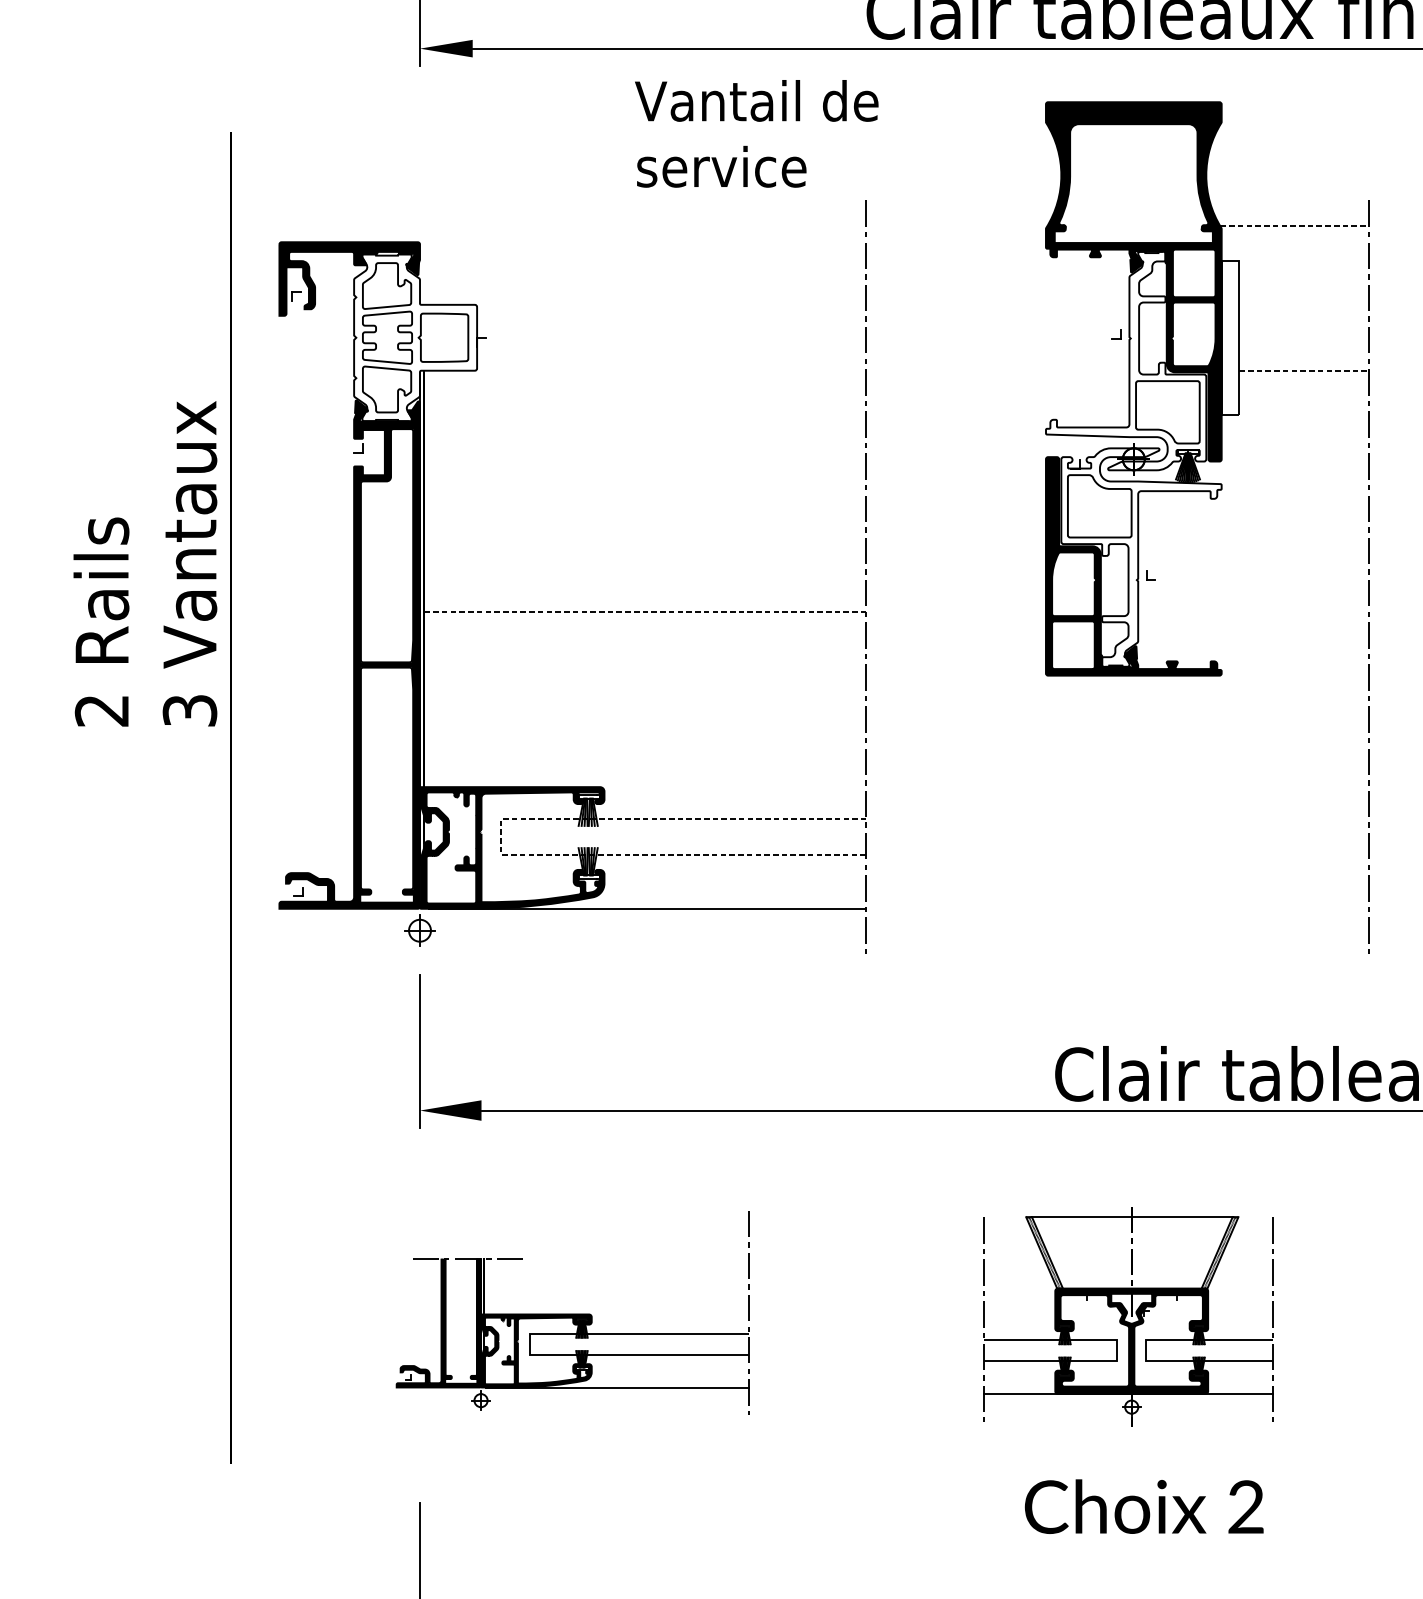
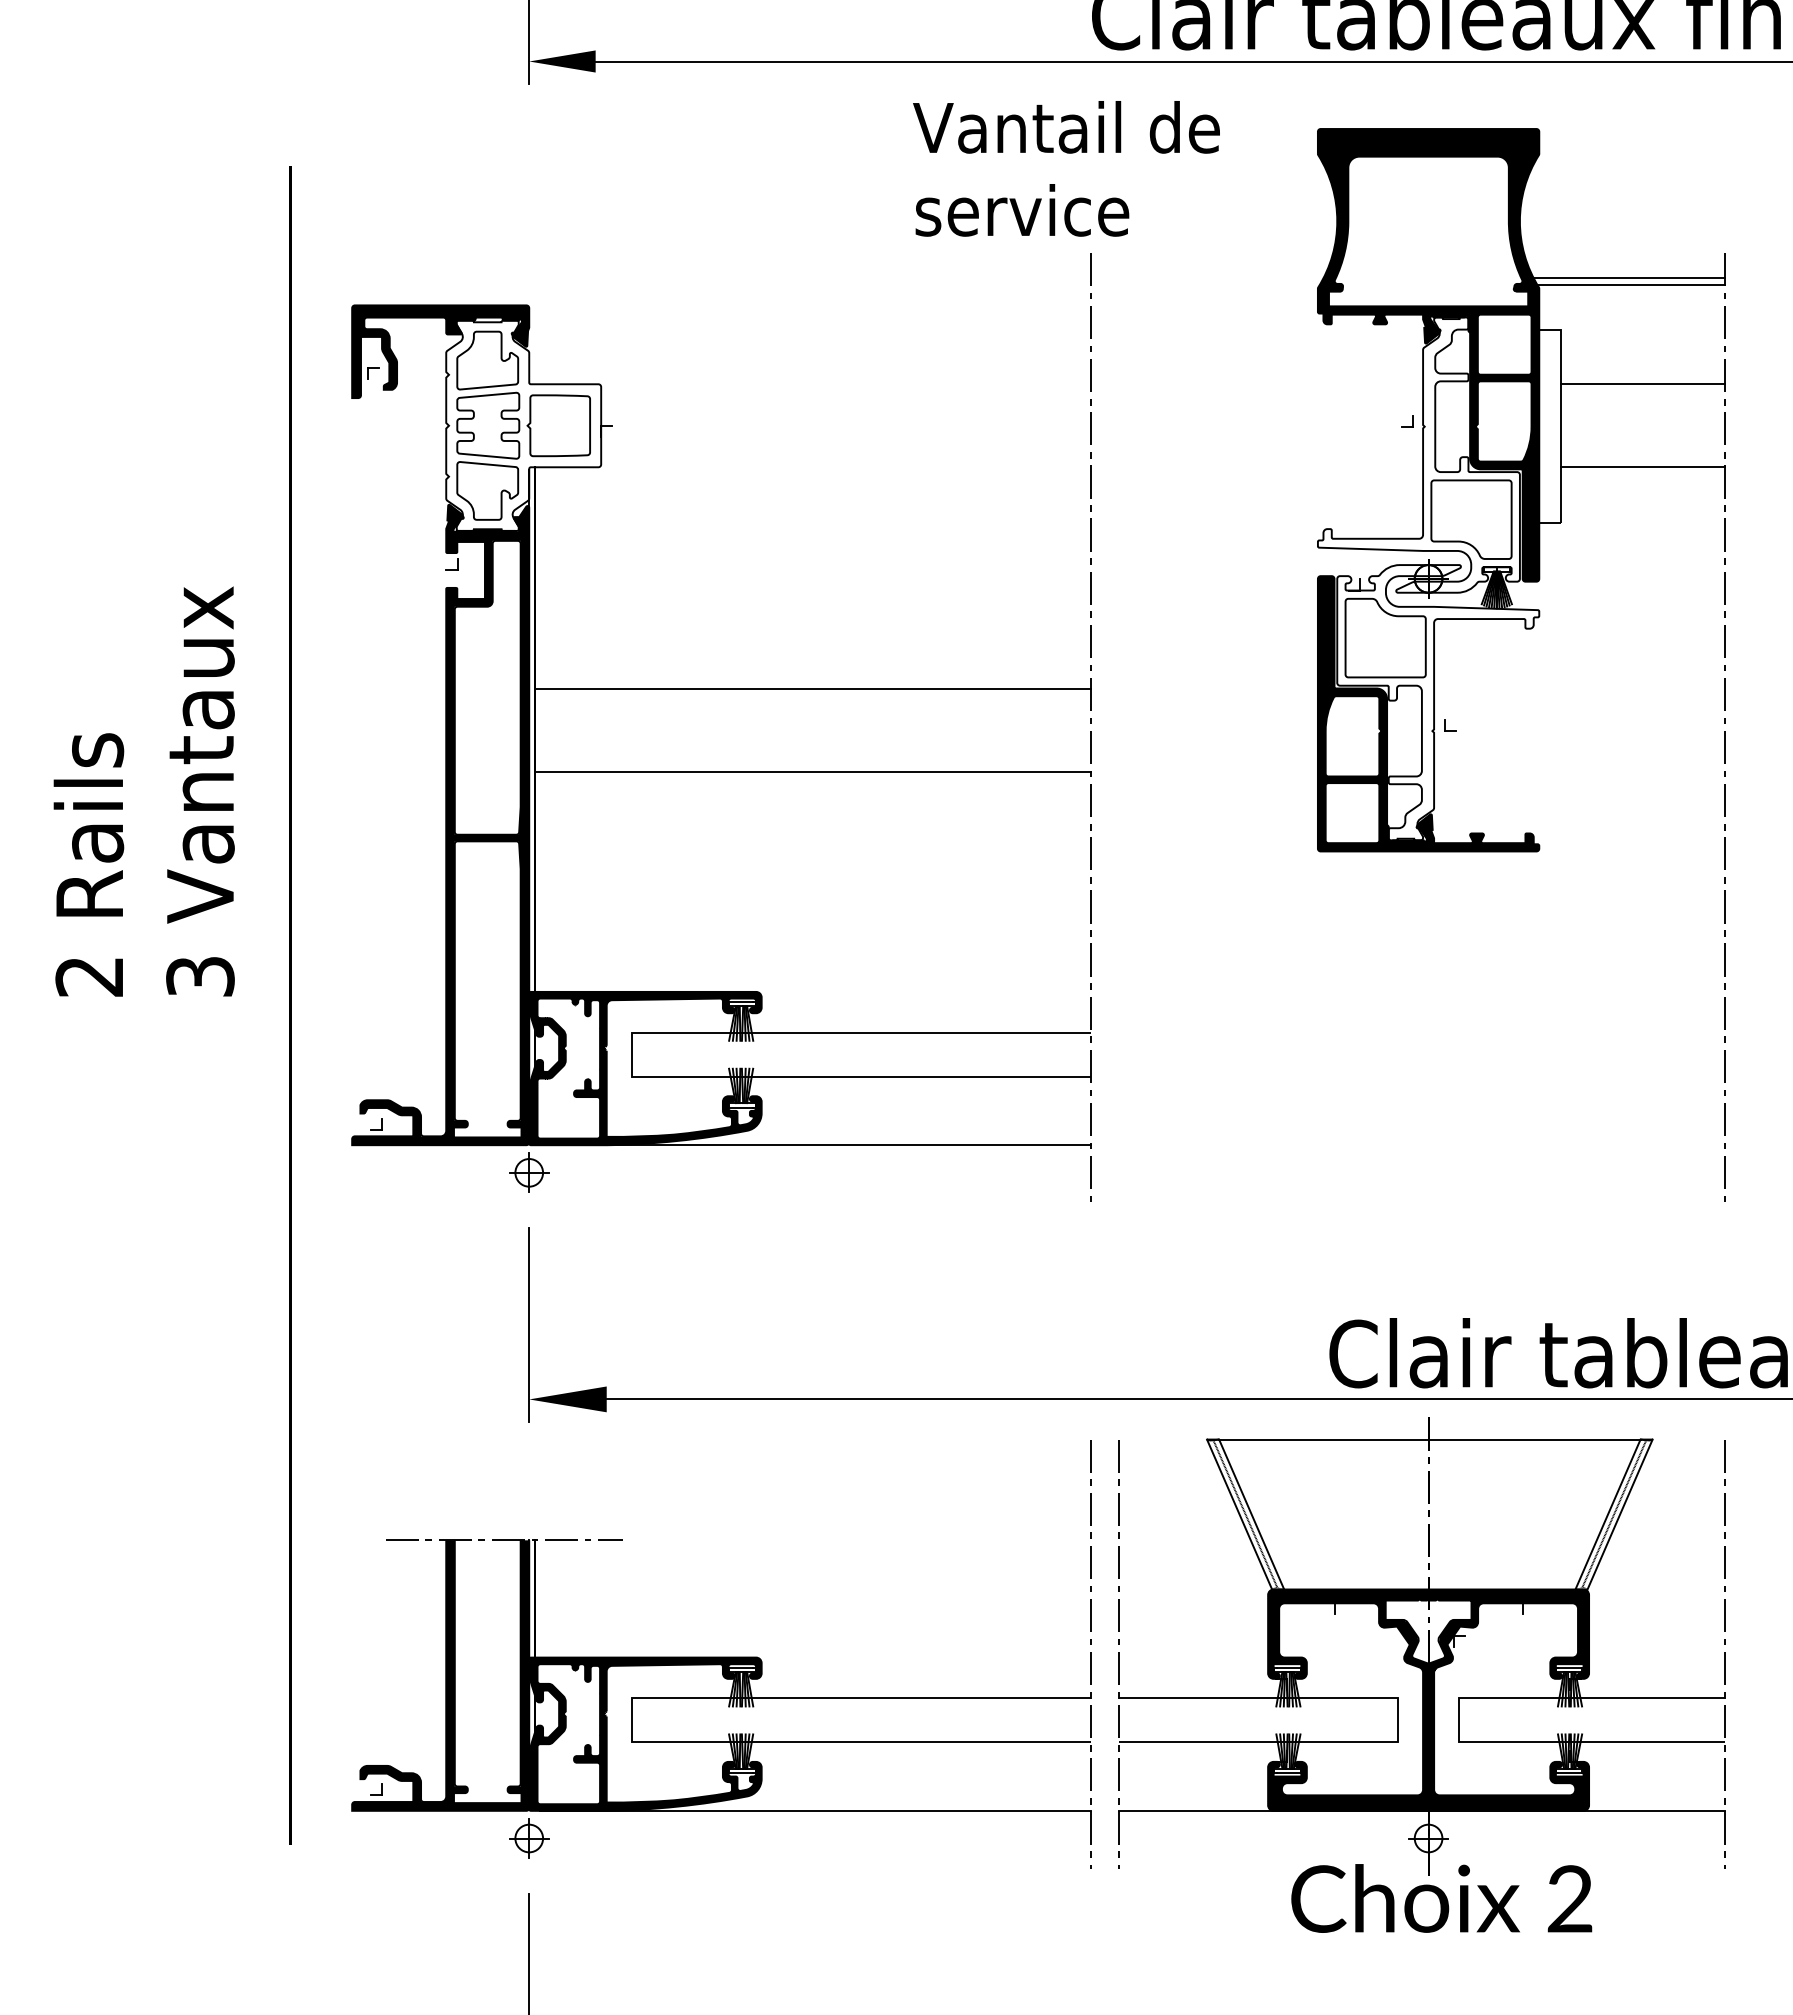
text: (756, 133) -> (1066, 168), moved
line: (1293, 220) -> (1629, 277), added
line: (1294, 226) -> (1631, 285), dashed -> solid
line: (1304, 305) -> (1643, 384), added
line: (1304, 370) -> (1643, 467), dashed -> solid
line: (644, 546) -> (812, 688), added
text: (144, 563) -> (143, 791), moved
line: (645, 612) -> (813, 771), dashed -> solid
line: (501, 836) -> (631, 1054), dashed -> solid
part: (572, 1313) -> (721, 1654), size x1.67
part: (1128, 1328) -> (1421, 1674), size x1.67

